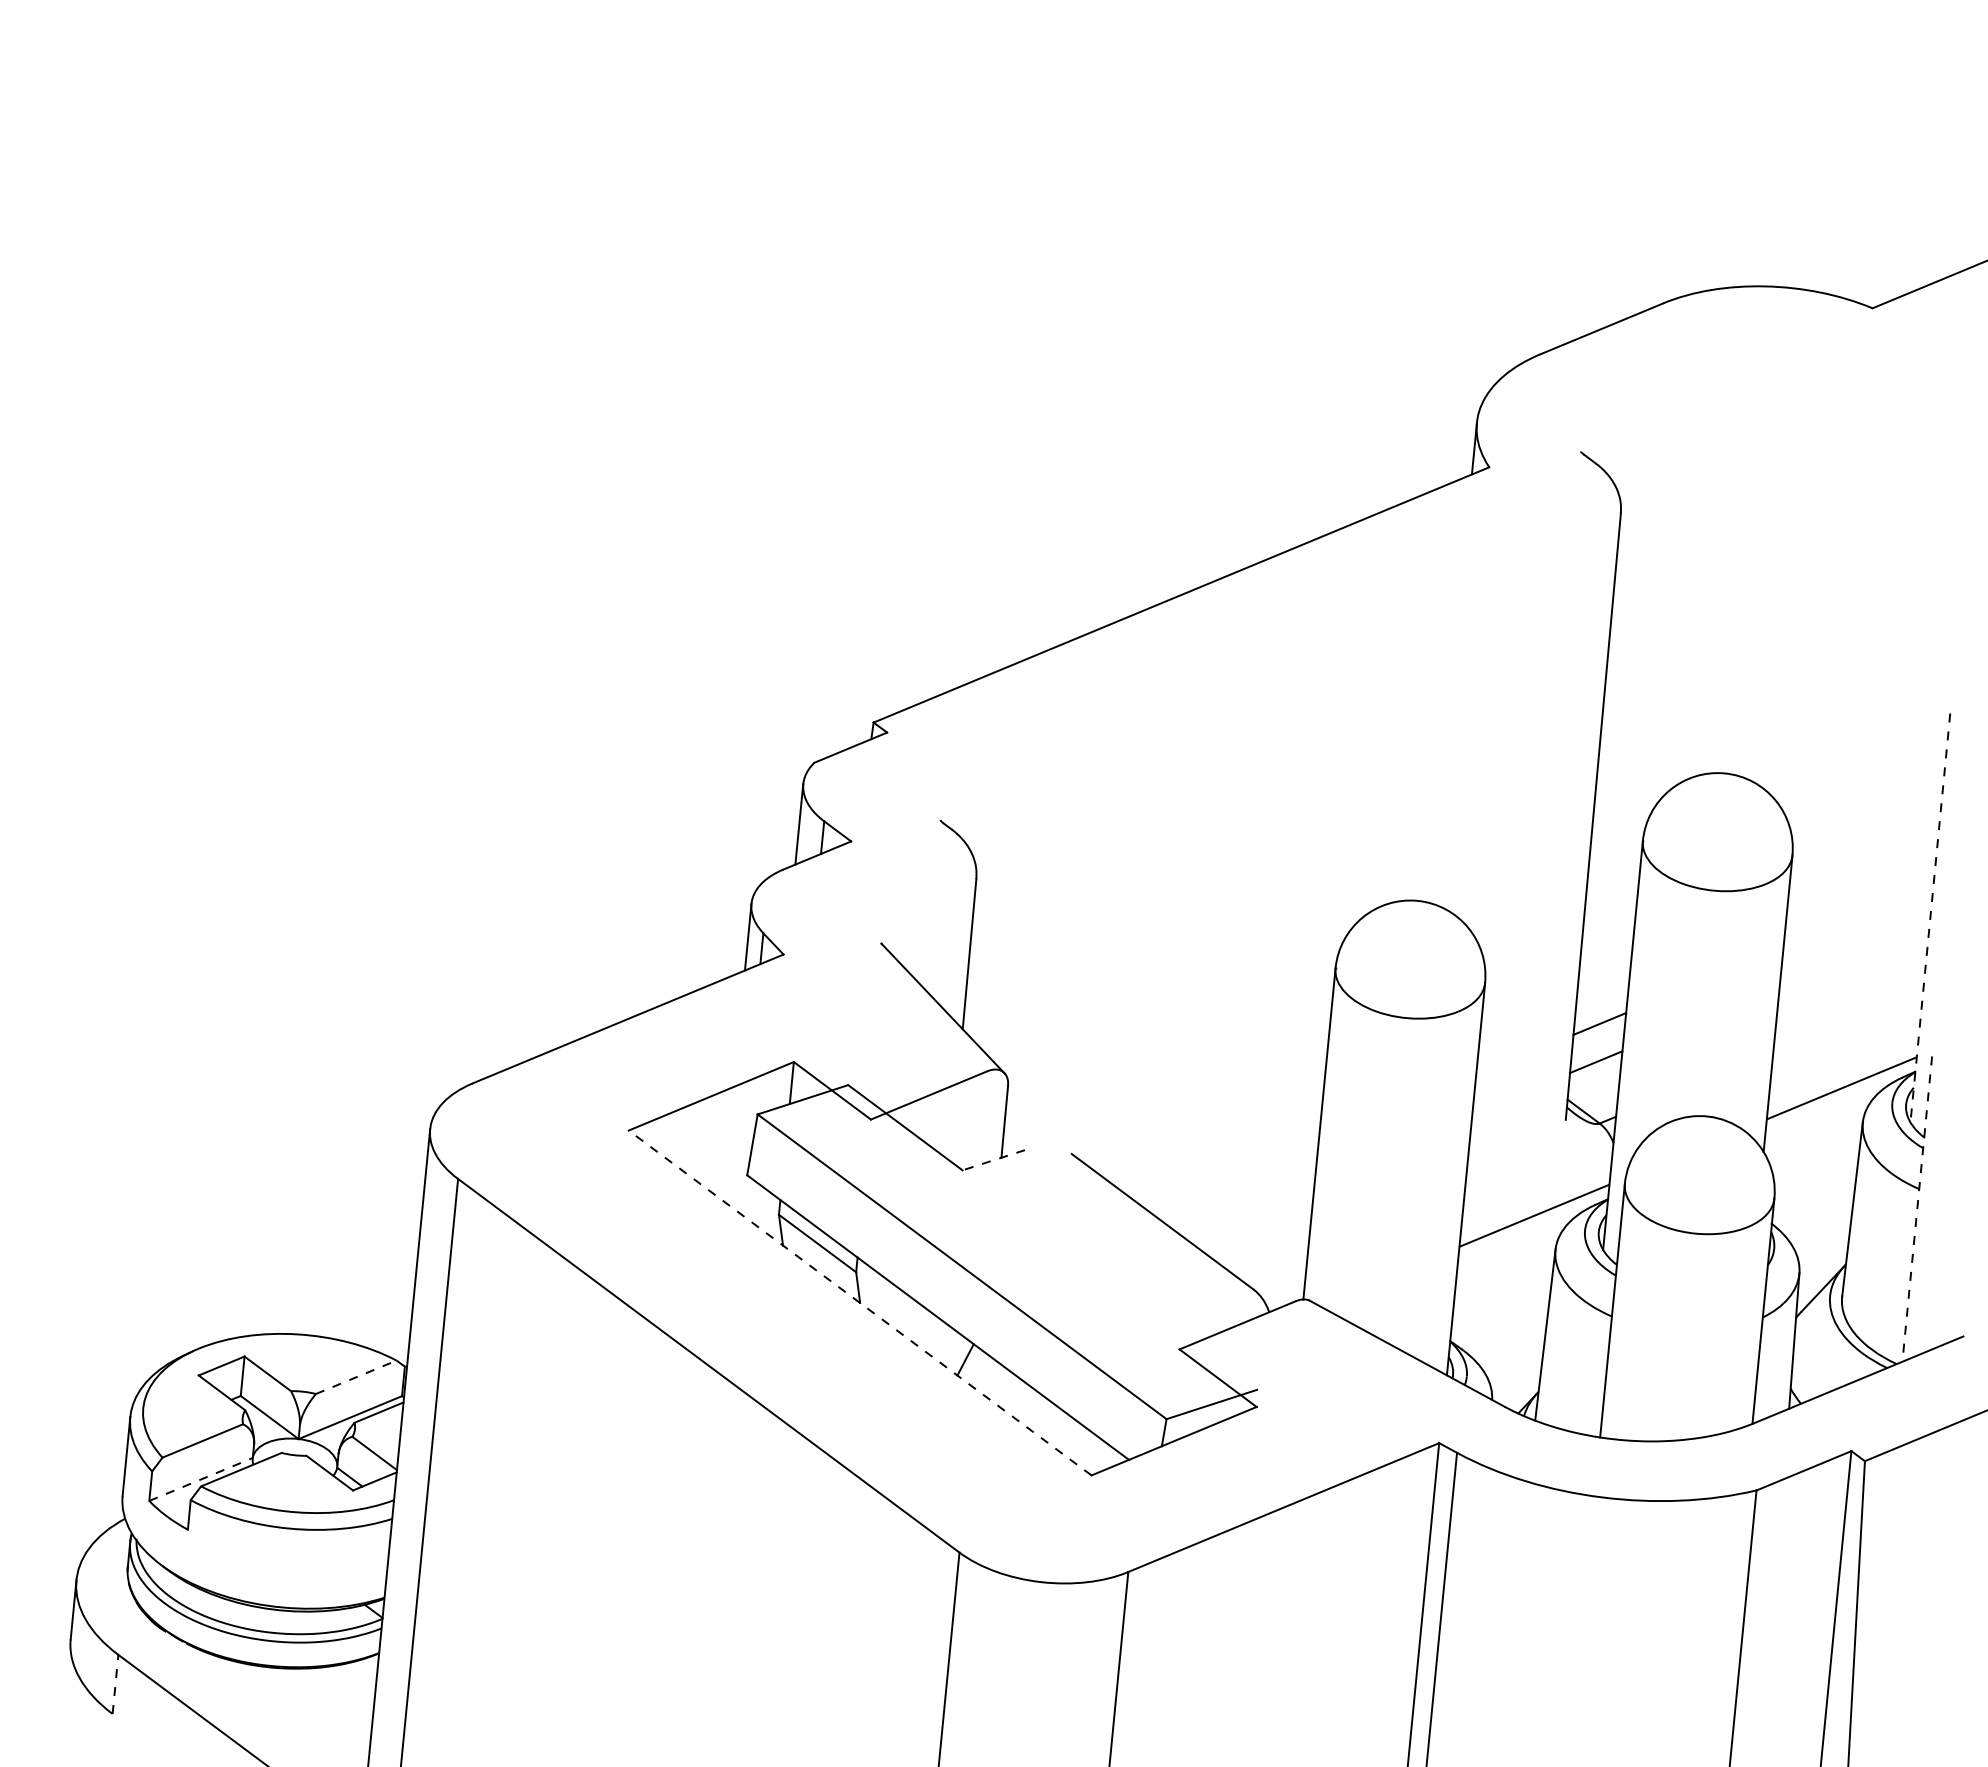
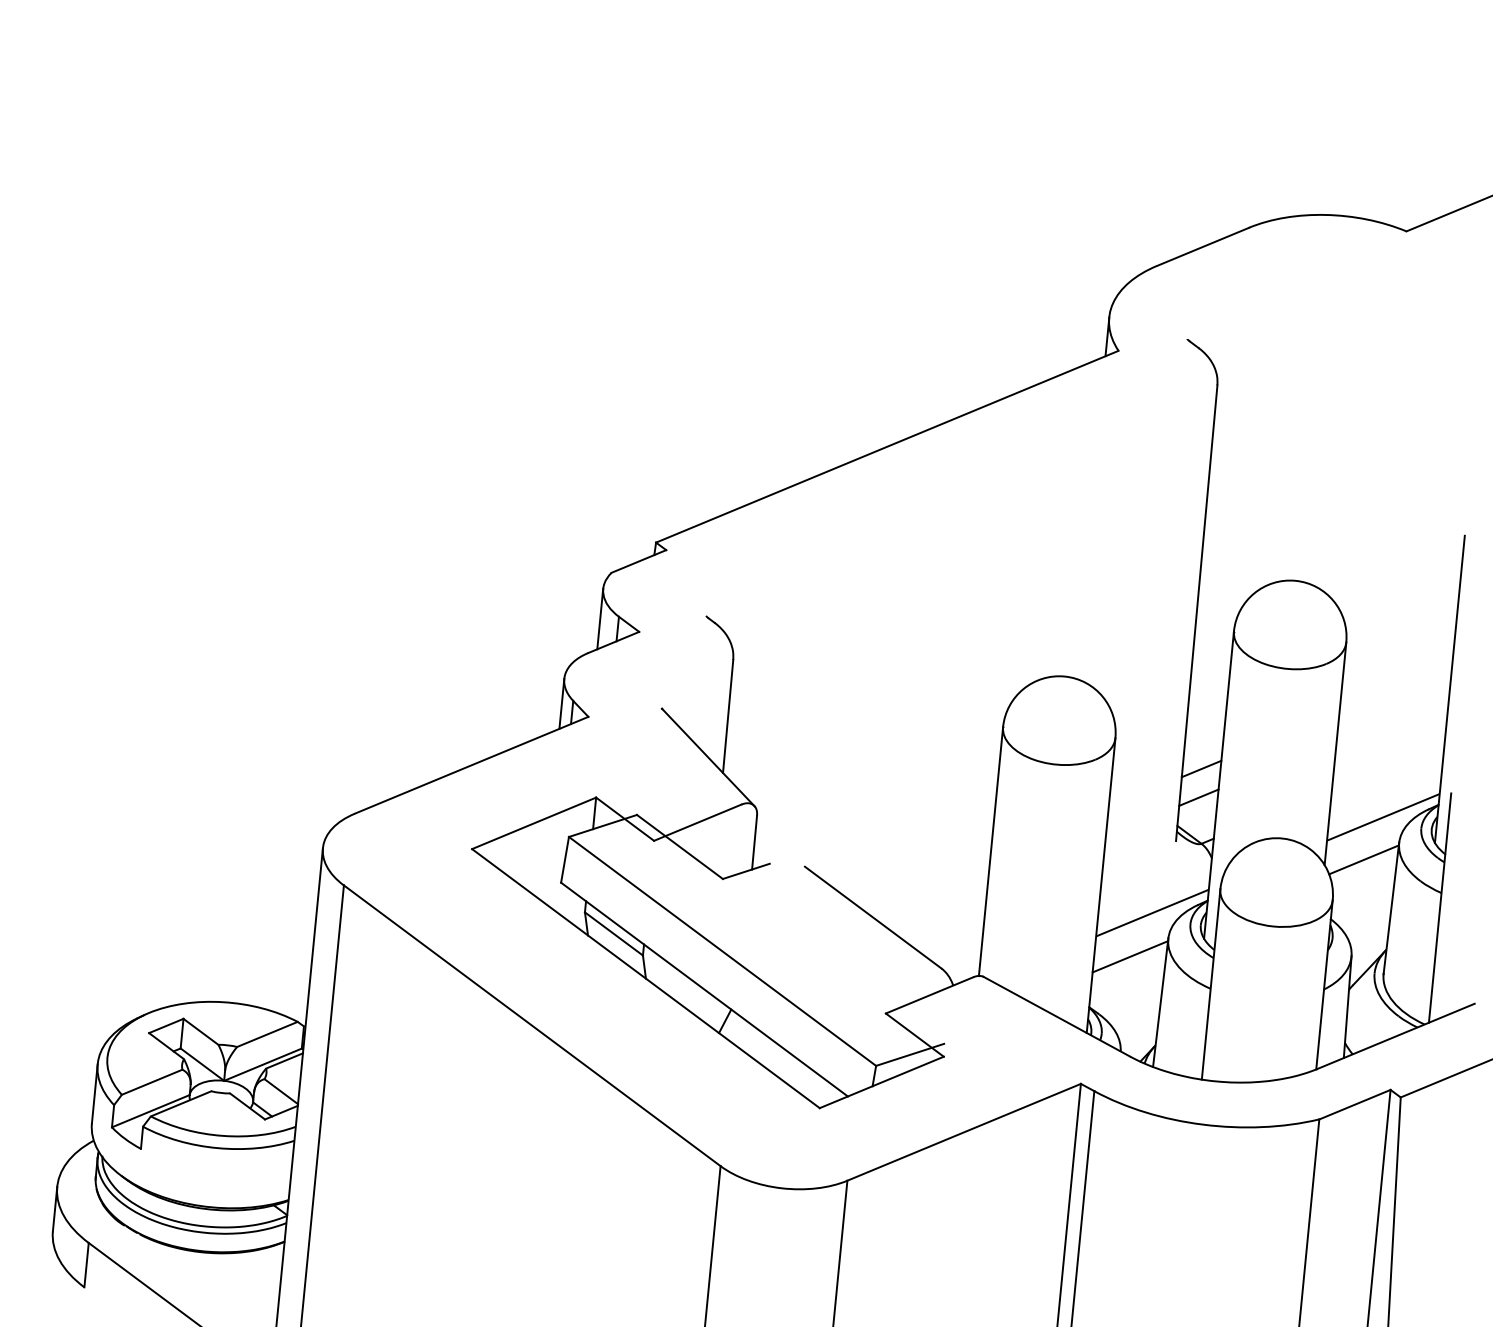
line: (1930, 918) -> (1449, 689), dashed -> solid
line: (1815, 1144) -> (1363, 859), added
line: (993, 1160) -> (746, 871), dashed -> solid
line: (1917, 1209) -> (1440, 908), dashed -> solid
line: (1504, 1273) -> (1129, 956), added
line: (860, 1303) -> (646, 979), dashed -> solid
line: (356, 1377) -> (267, 1034), dashed -> solid
line: (201, 1479) -> (151, 1111), dashed -> solid
line: (115, 1684) -> (86, 1265), dashed -> solid

